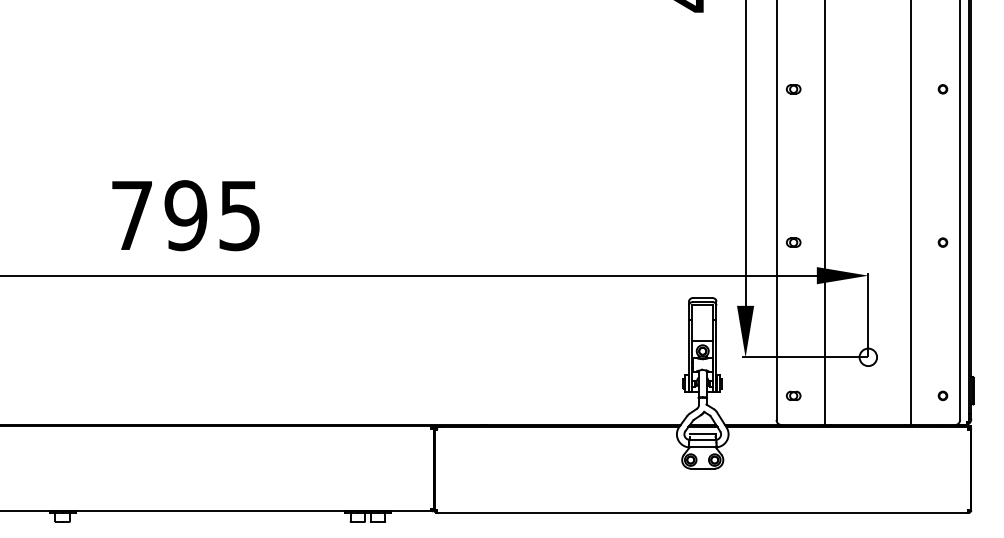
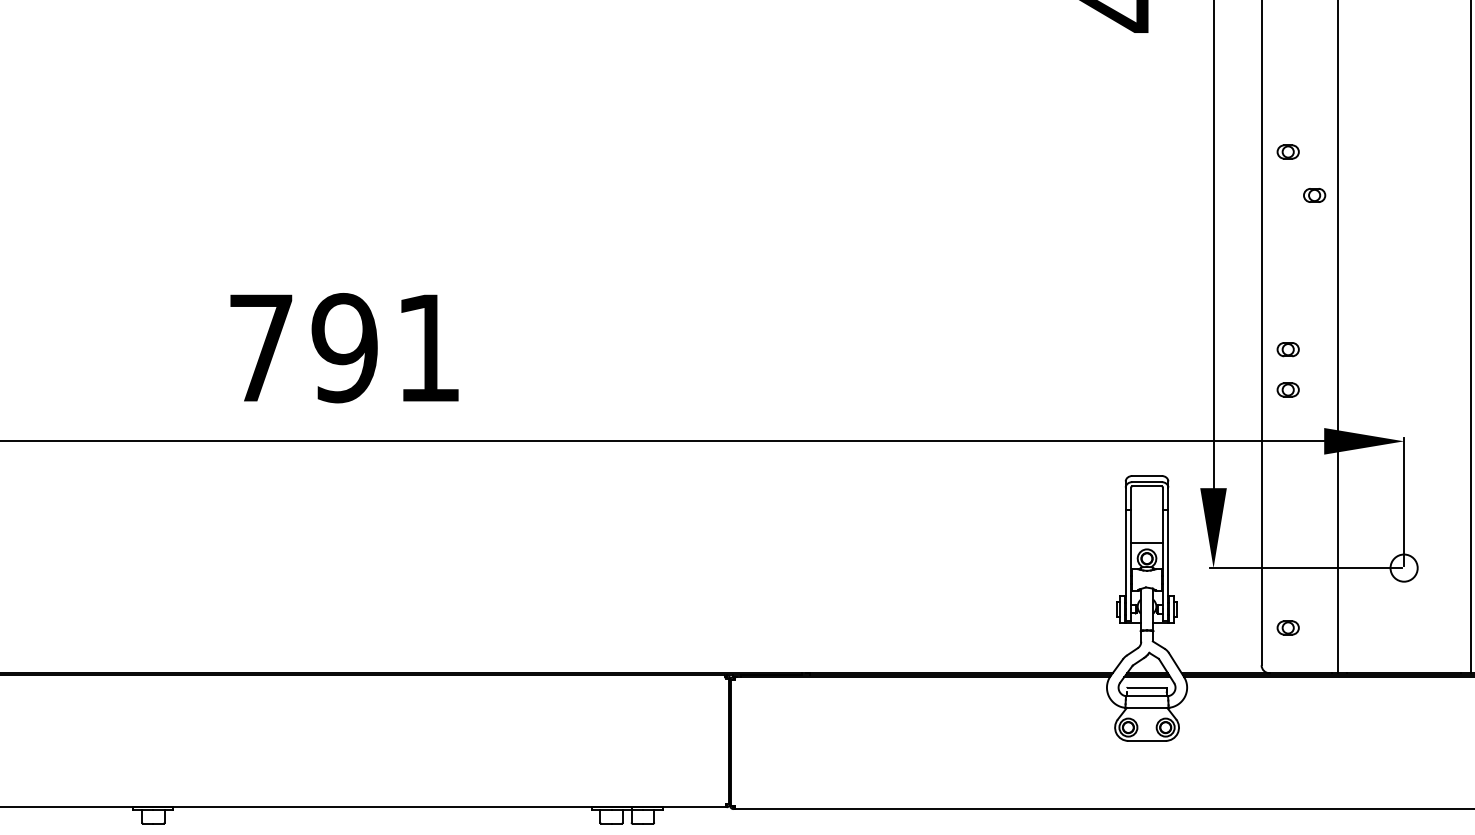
part: (810, 117) -> (1314, 195), added
text: (239, 216) -> (427, 349), 795 -> 791
part: (793, 216) -> (1287, 349), added

